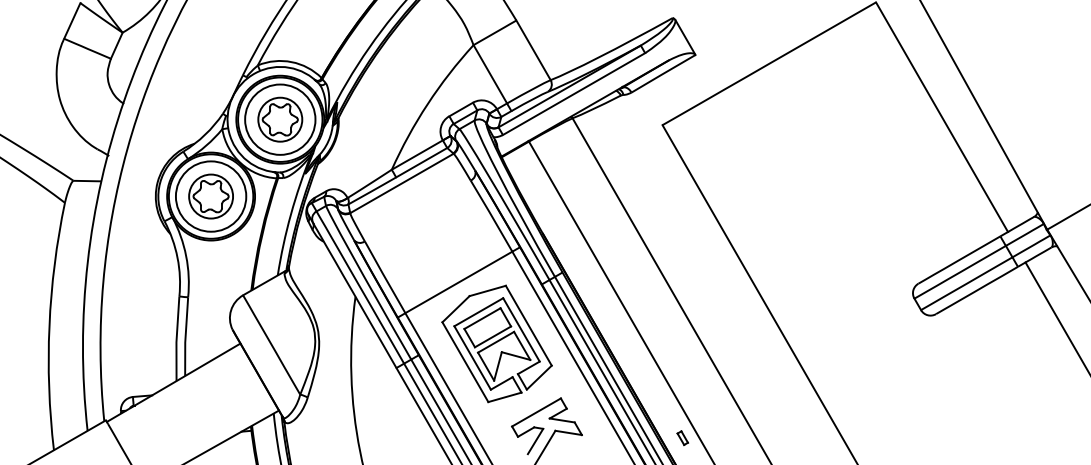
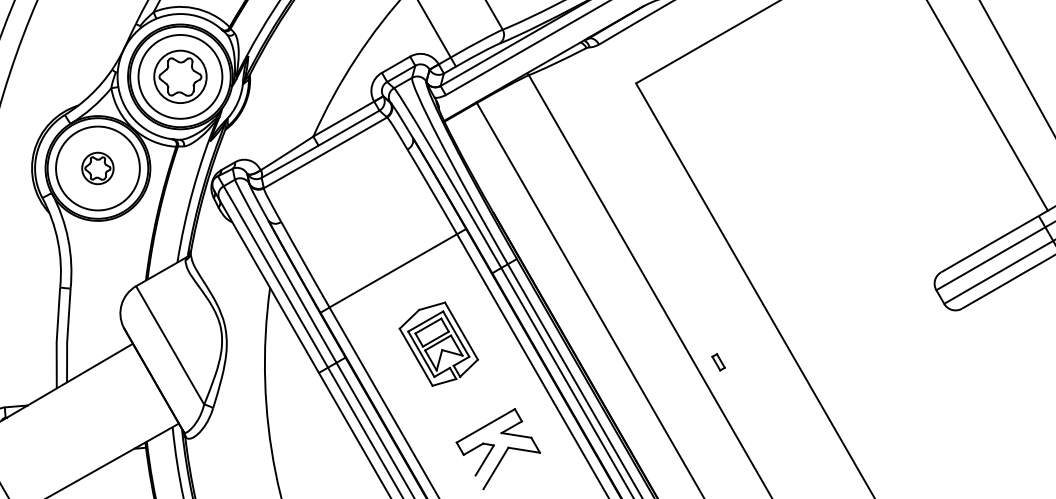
part: (210, 196) -> (97, 168), size x0.6
part: (496, 343) -> (438, 343), size x0.6
part: (682, 438) -> (718, 362), moved

